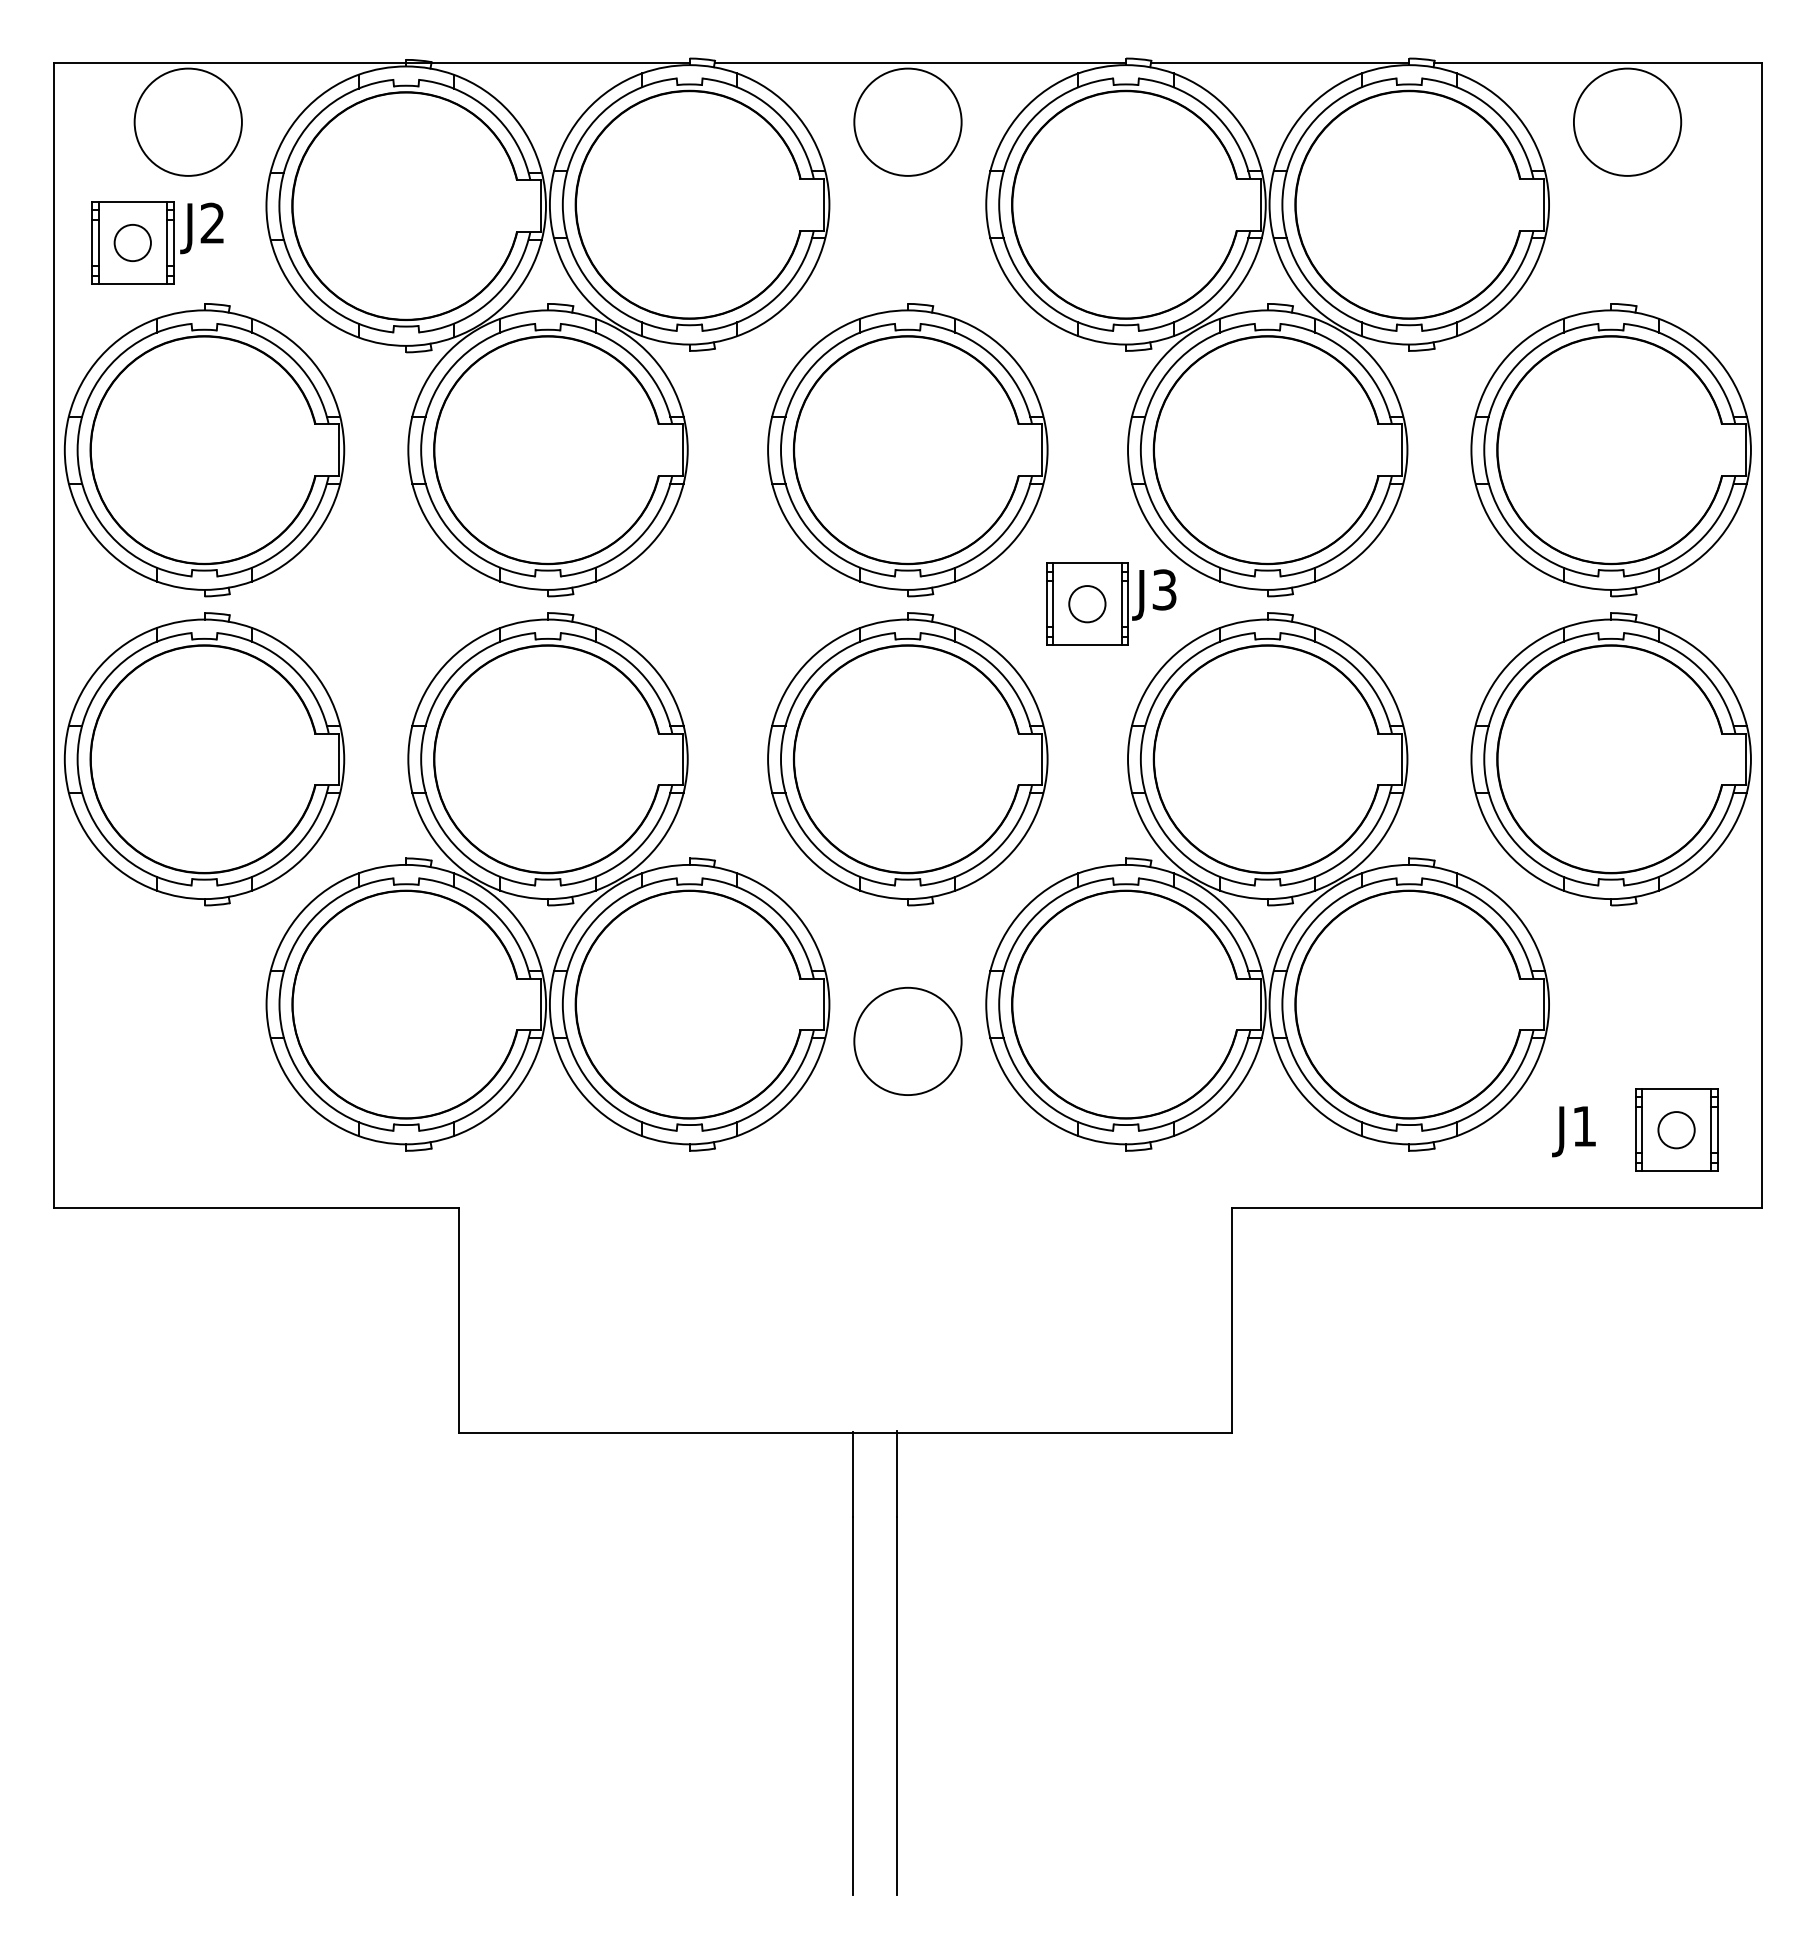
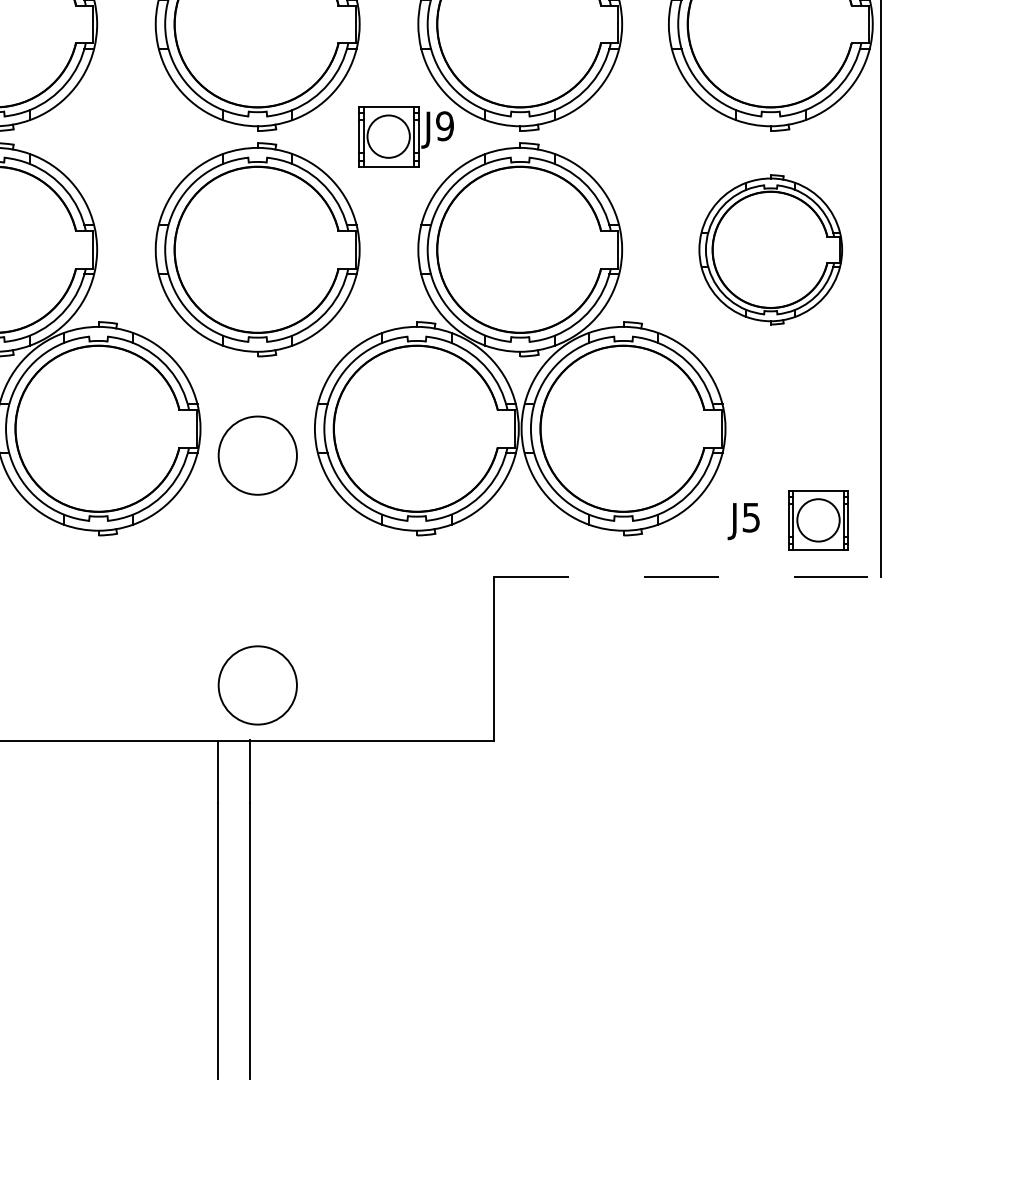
text: (1164, 589) -> (444, 125), J3 -> J9
circle: (1087, 604) -> (388, 136), size x1.6
part: (1610, 759) -> (770, 249), size x0.7
text: (1583, 1126) -> (750, 517), J1 -> J5
circle: (1676, 1130) -> (818, 520), size x1.6
line: (1496, 1208) -> (687, 577), solid -> dashed
circle: (907, 1355) -> (257, 684), added

